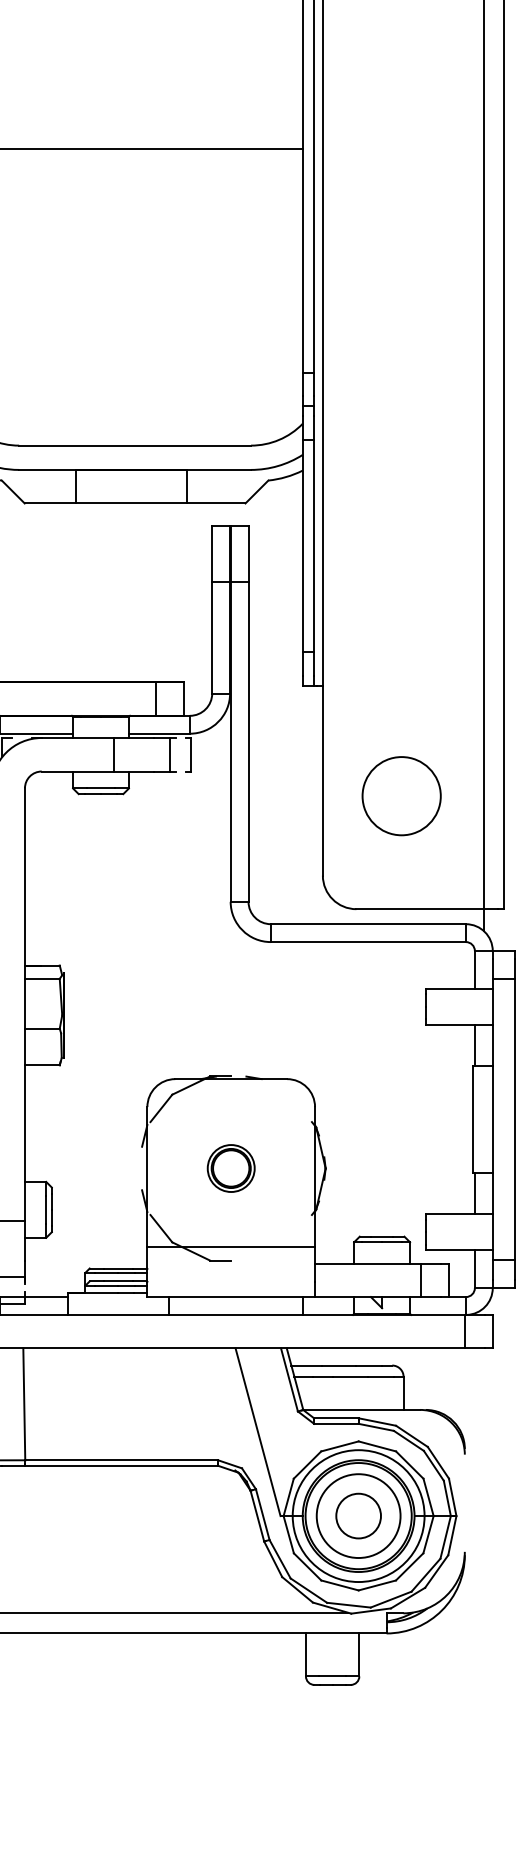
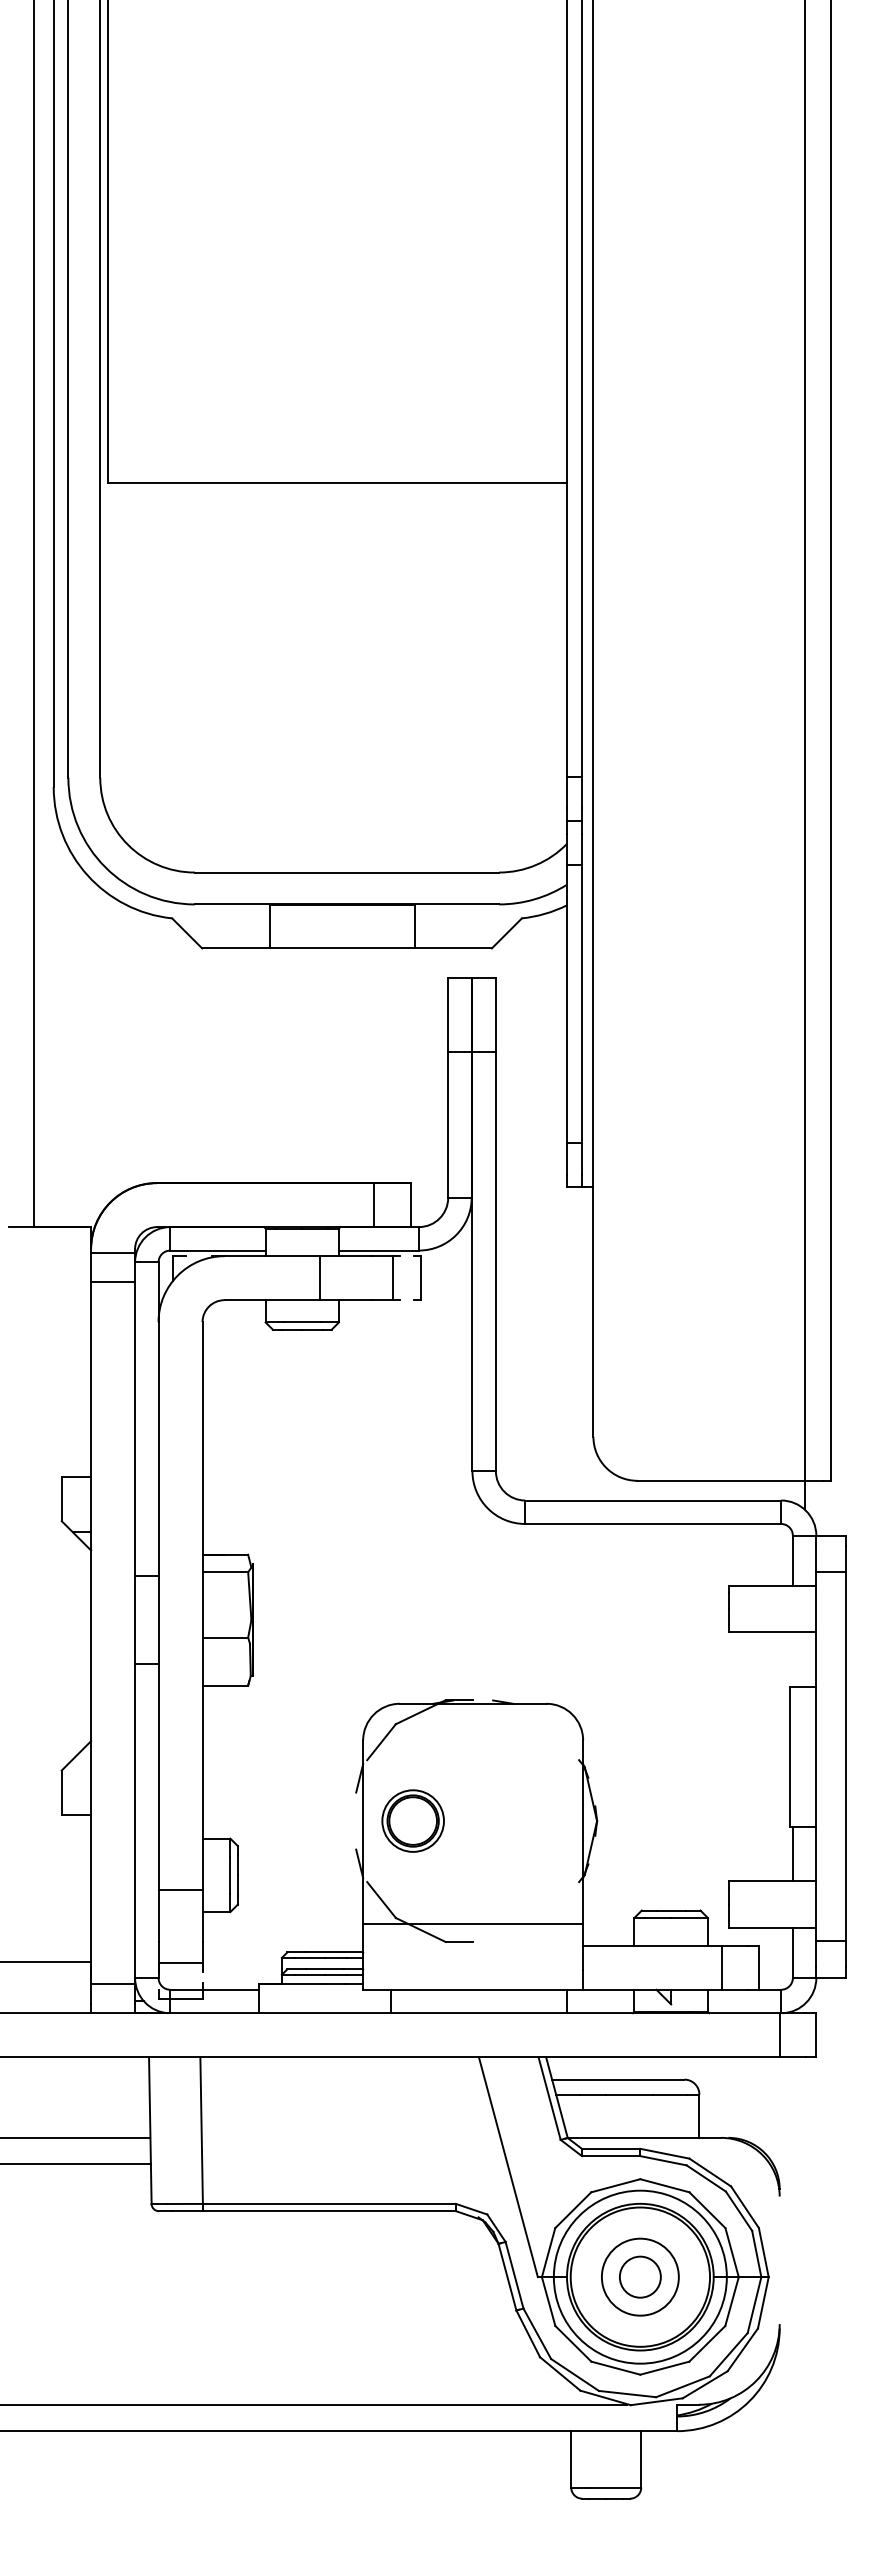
circle: (401, 796) -> (696, 1332), removed
line: (474, 1045) -> (792, 1659), removed
part: (230, 1168) -> (412, 1820), moved
circle: (358, 1515) -> (640, 2276), size x0.7
circle: (358, 1516) -> (640, 2277), size x0.7

